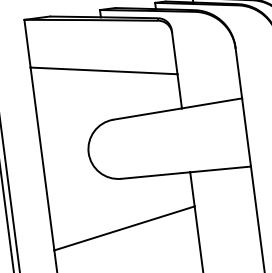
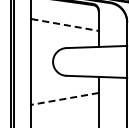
line: (105, 71) -> (65, 25), solid -> dashed
line: (123, 229) -> (64, 99), solid -> dashed

